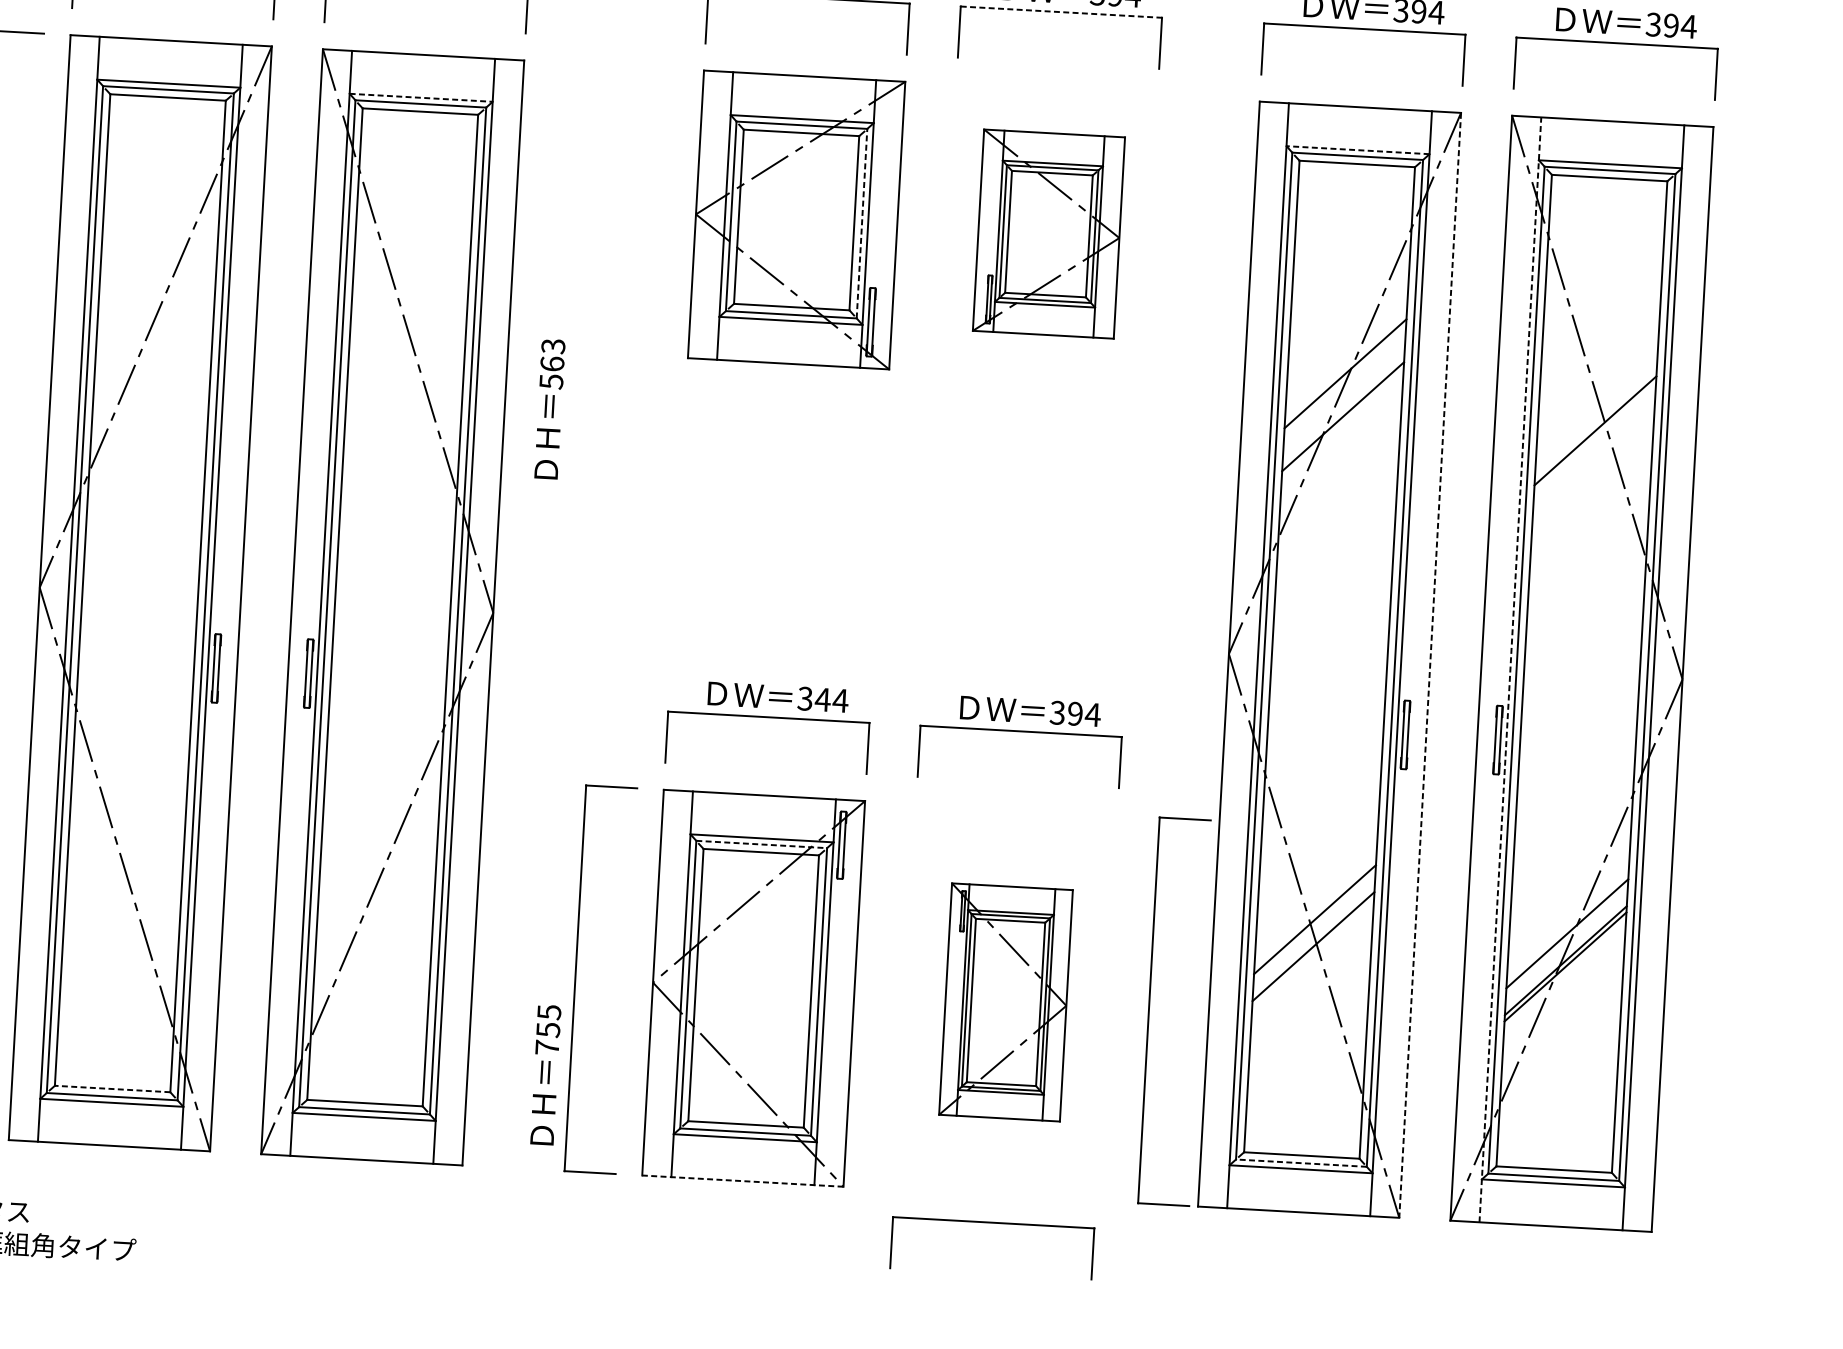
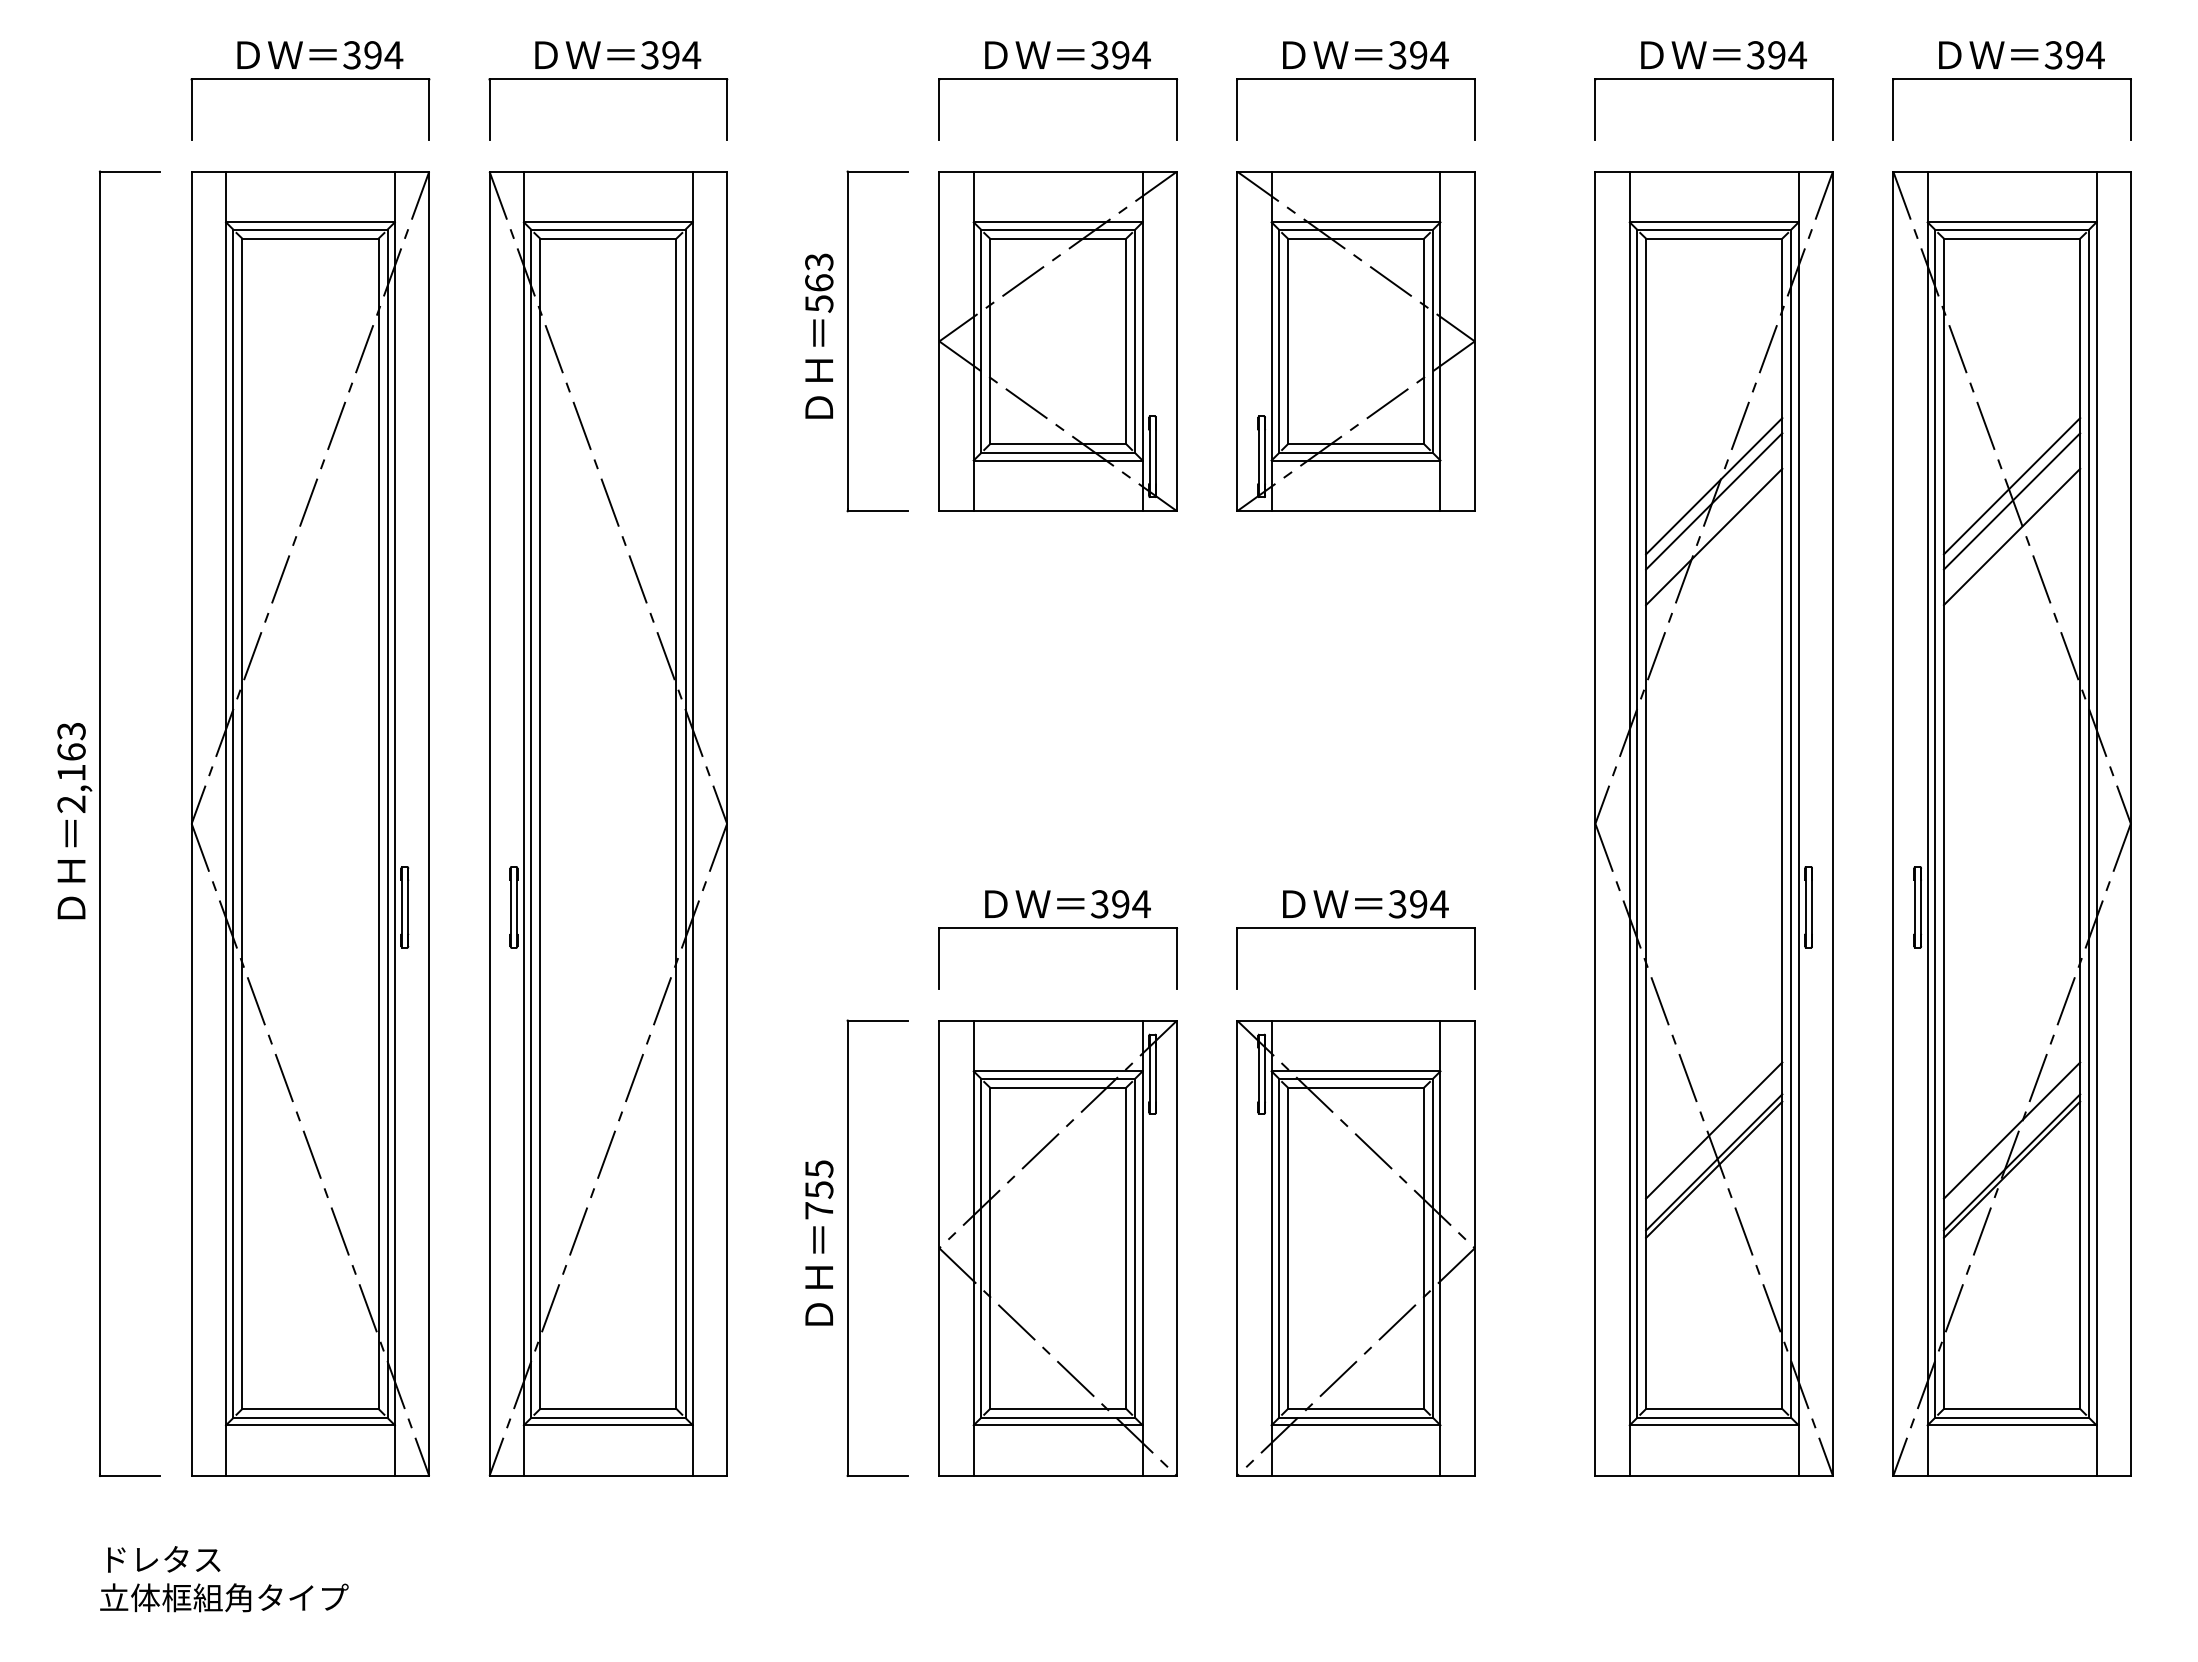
line: (1061, 12) -> (1356, 79), dashed -> solid
line: (421, 97) -> (608, 222), dashed -> solid
line: (1357, 150) -> (1713, 222), dashed -> solid
part: (618, 210) -> (848, 341), added
line: (862, 223) -> (1135, 341), dashed -> solid
part: (1048, 234) -> (1355, 341), size x1.43
line: (1345, 386) -> (1714, 501), added
line: (1597, 388) -> (2011, 486), added
line: (1596, 400) -> (2011, 501), added
text: (550, 408) -> (819, 335), moved
line: (1429, 665) -> (1832, 824), dashed -> solid
line: (1510, 669) -> (1927, 823), dashed -> solid
text: (822, 699) -> (1120, 904), 344 -> 394
line: (761, 844) -> (1058, 1078), dashed -> solid
line: (1313, 952) -> (1714, 1169), added
part: (1005, 1002) -> (1355, 1248), size x1.67
part: (1149, 1009) -> (1525, 1247), removed
text: (546, 1074) -> (819, 1242), moved
line: (111, 1088) -> (309, 1408), dashed -> solid
line: (1300, 1163) -> (1713, 1418), dashed -> solid
line: (743, 1180) -> (1058, 1475), dashed -> solid
part: (993, 1222) -> (1355, 1508), removed

